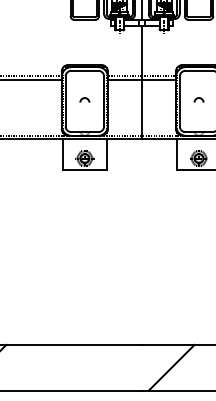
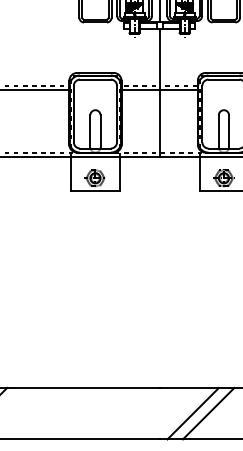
line: (80, 116) -> (90, 131), added
line: (89, 116) -> (100, 131), added
line: (194, 116) -> (218, 131), added
line: (203, 116) -> (229, 131), added
line: (185, 367) -> (208, 413), added

